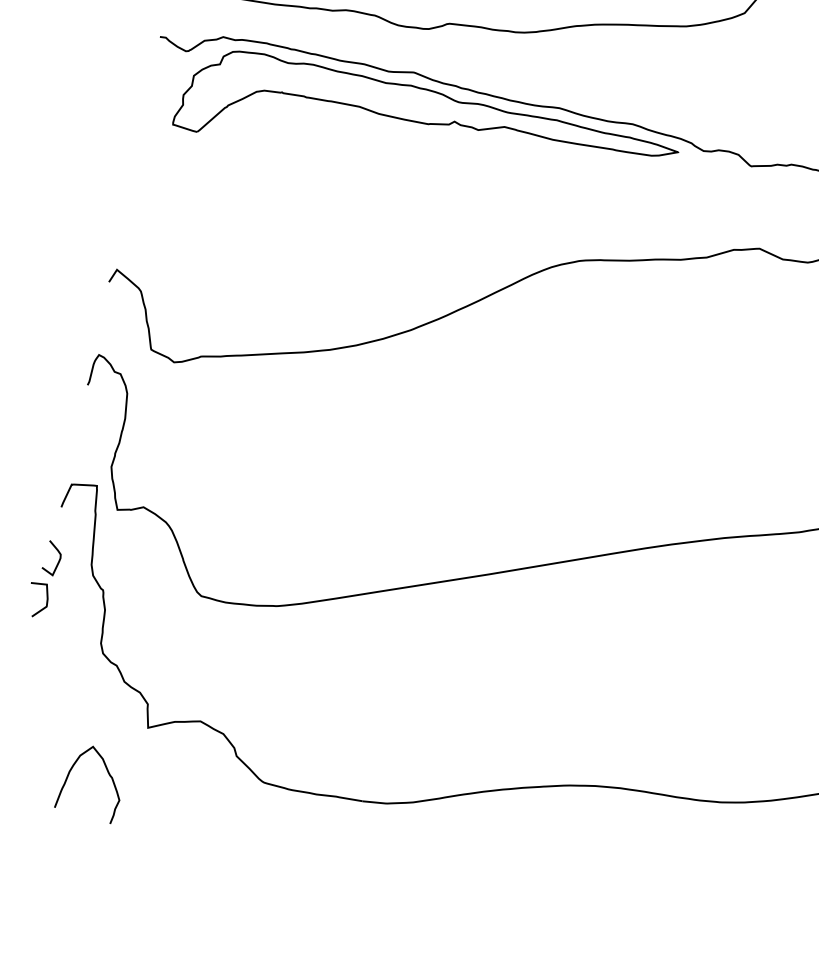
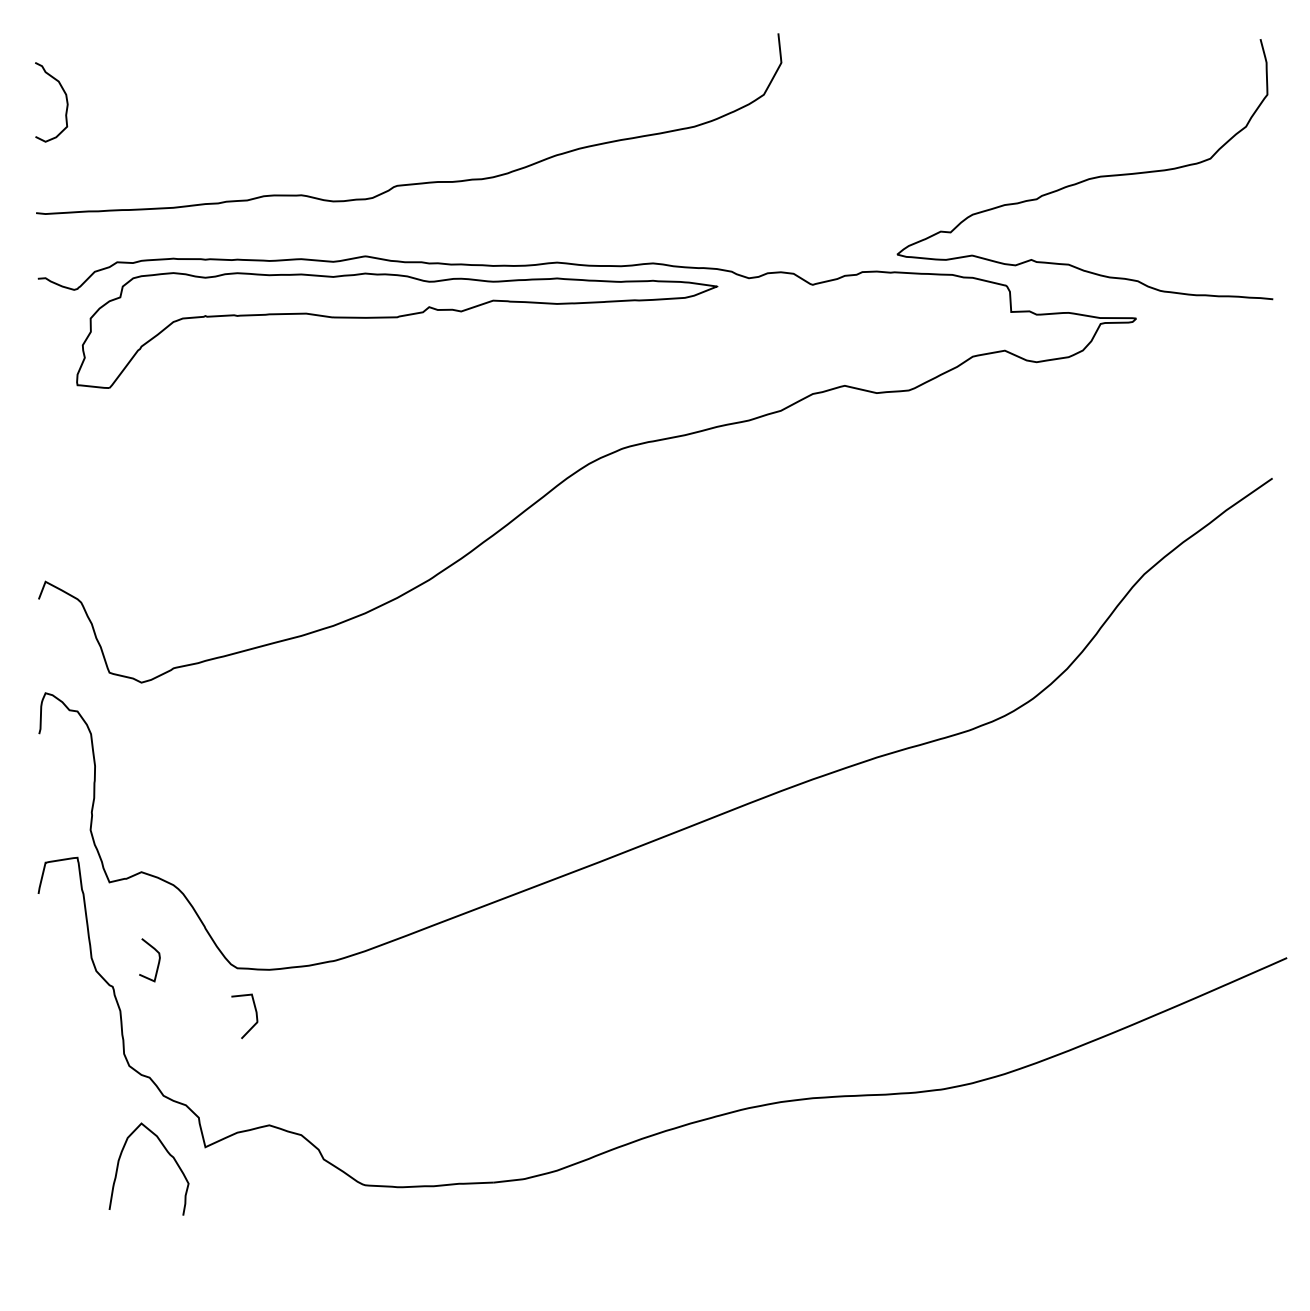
curve: (57, 562) -> (157, 964), moved
curve: (46, 600) -> (255, 1014), moved
curve: (108, 773) -> (167, 1153), moved

